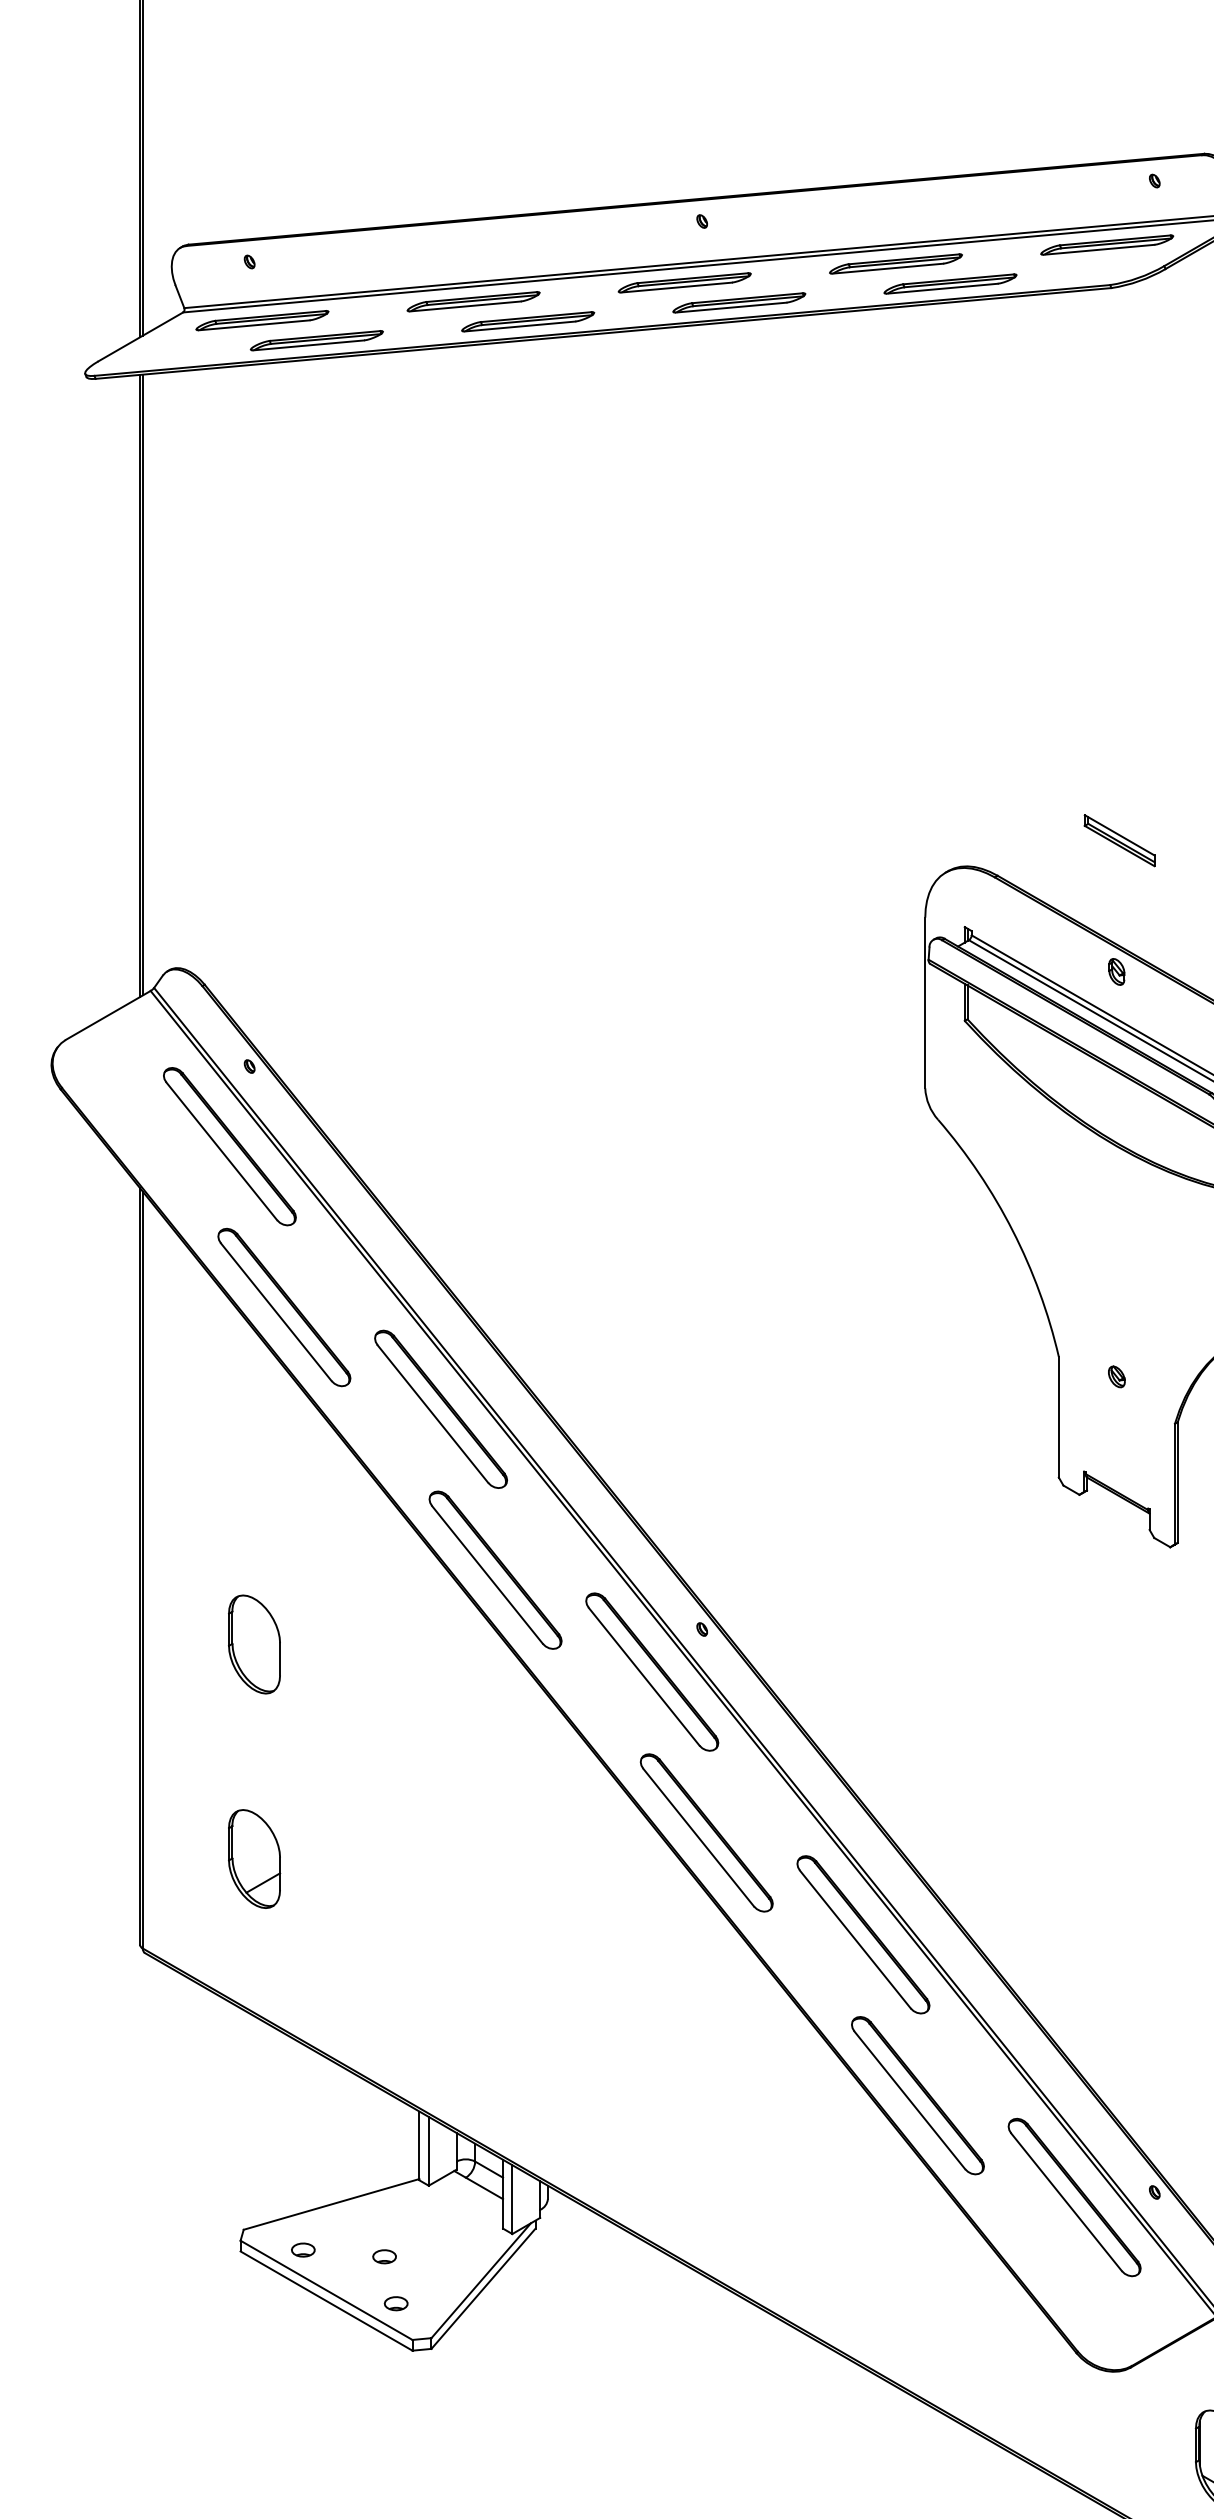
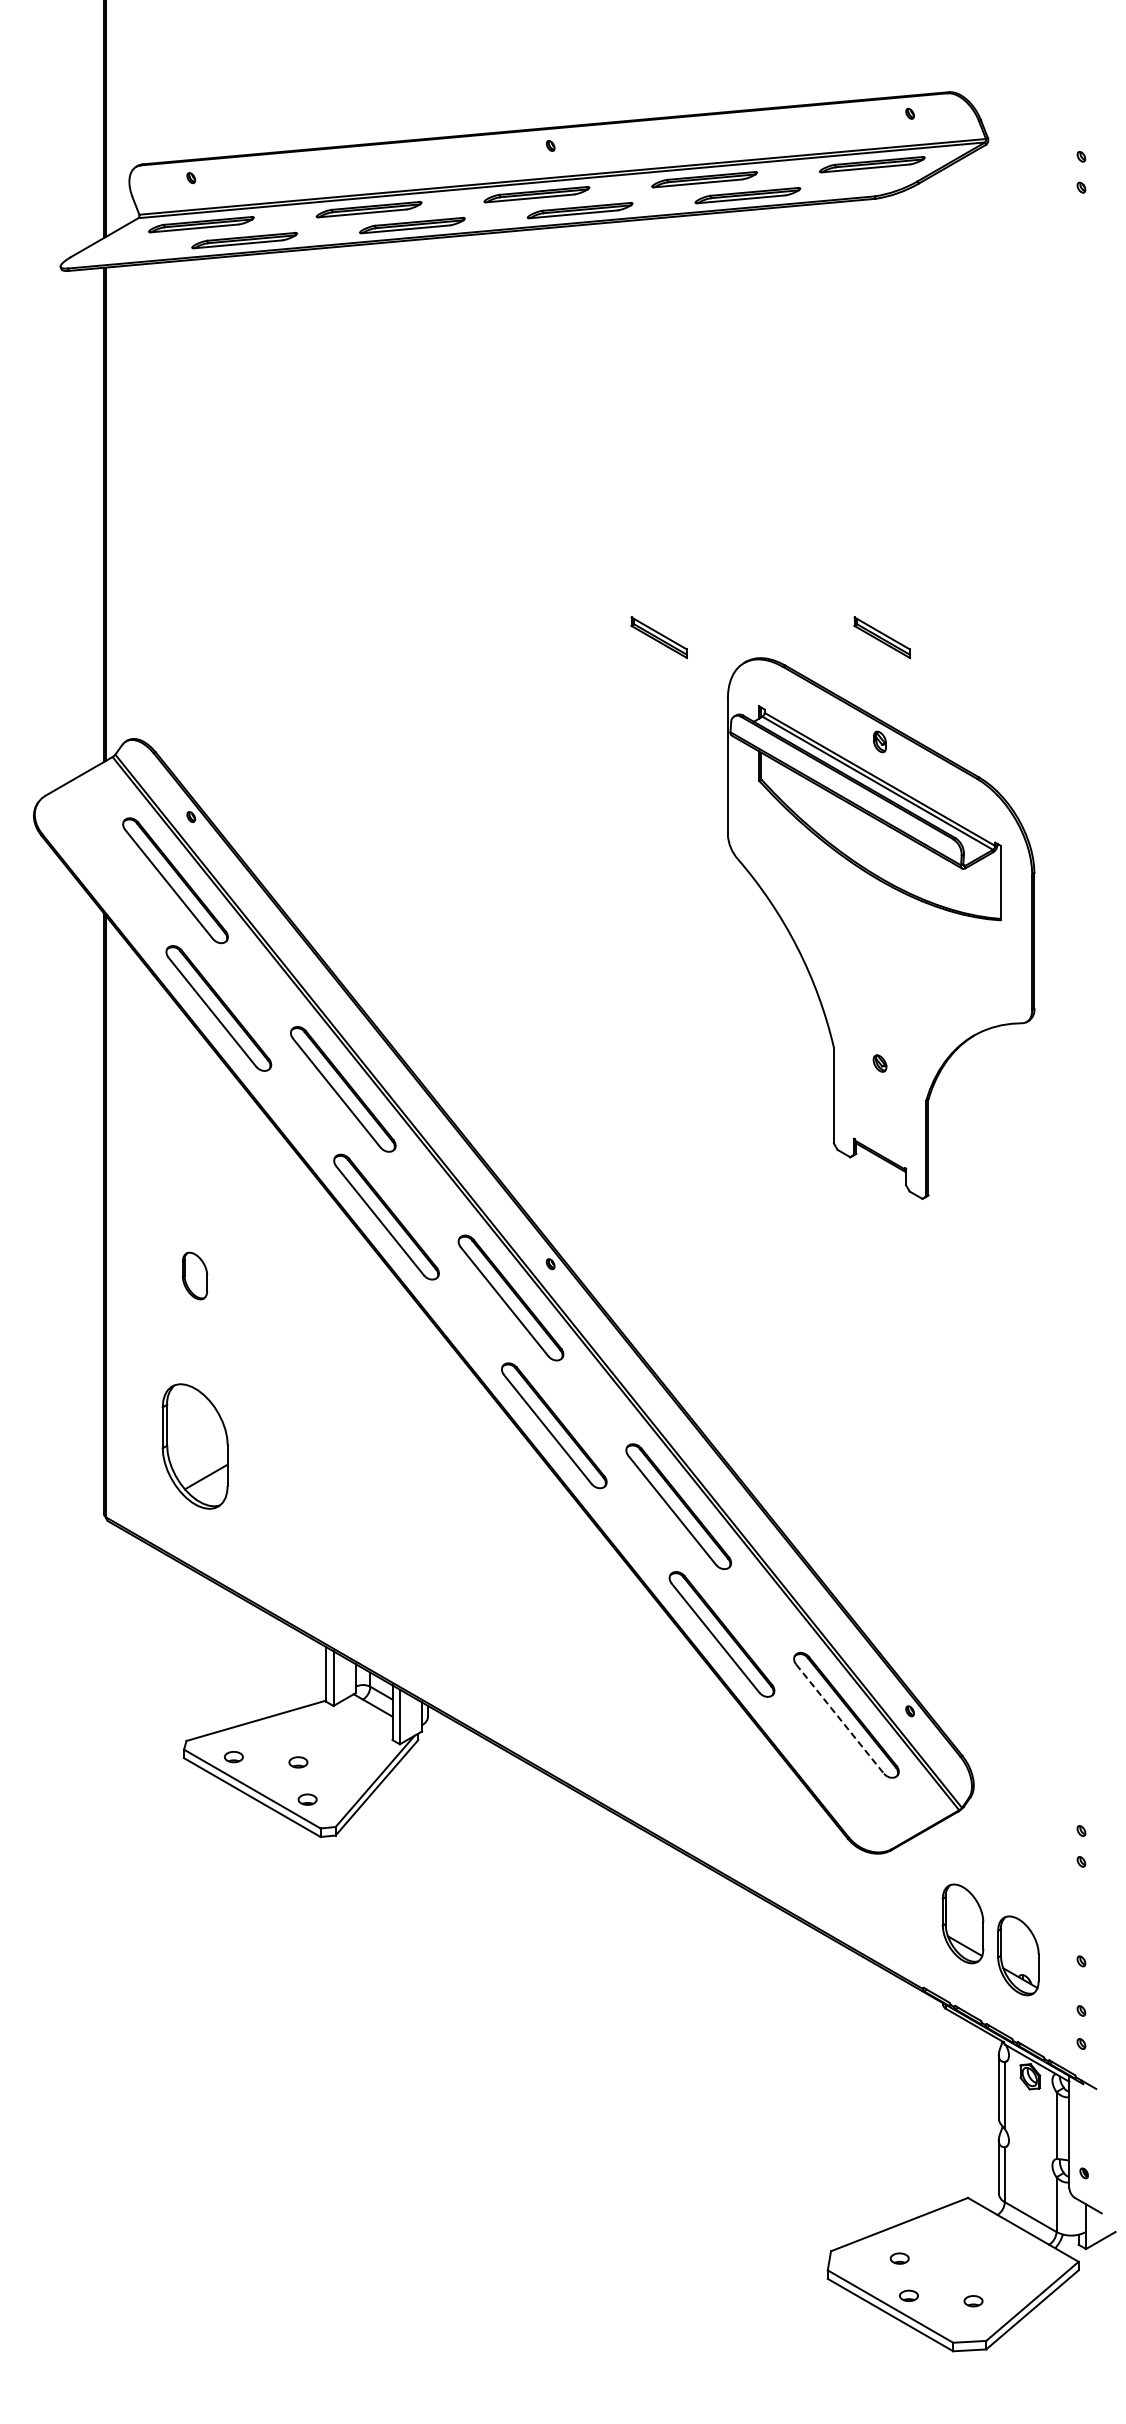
part: (837, 840) -> (658, 637), added
part: (253, 1643) -> (194, 1275), size x0.6
part: (253, 1859) -> (194, 1446), size x1.6
line: (1067, 2202) -> (840, 1719), solid -> dashed

